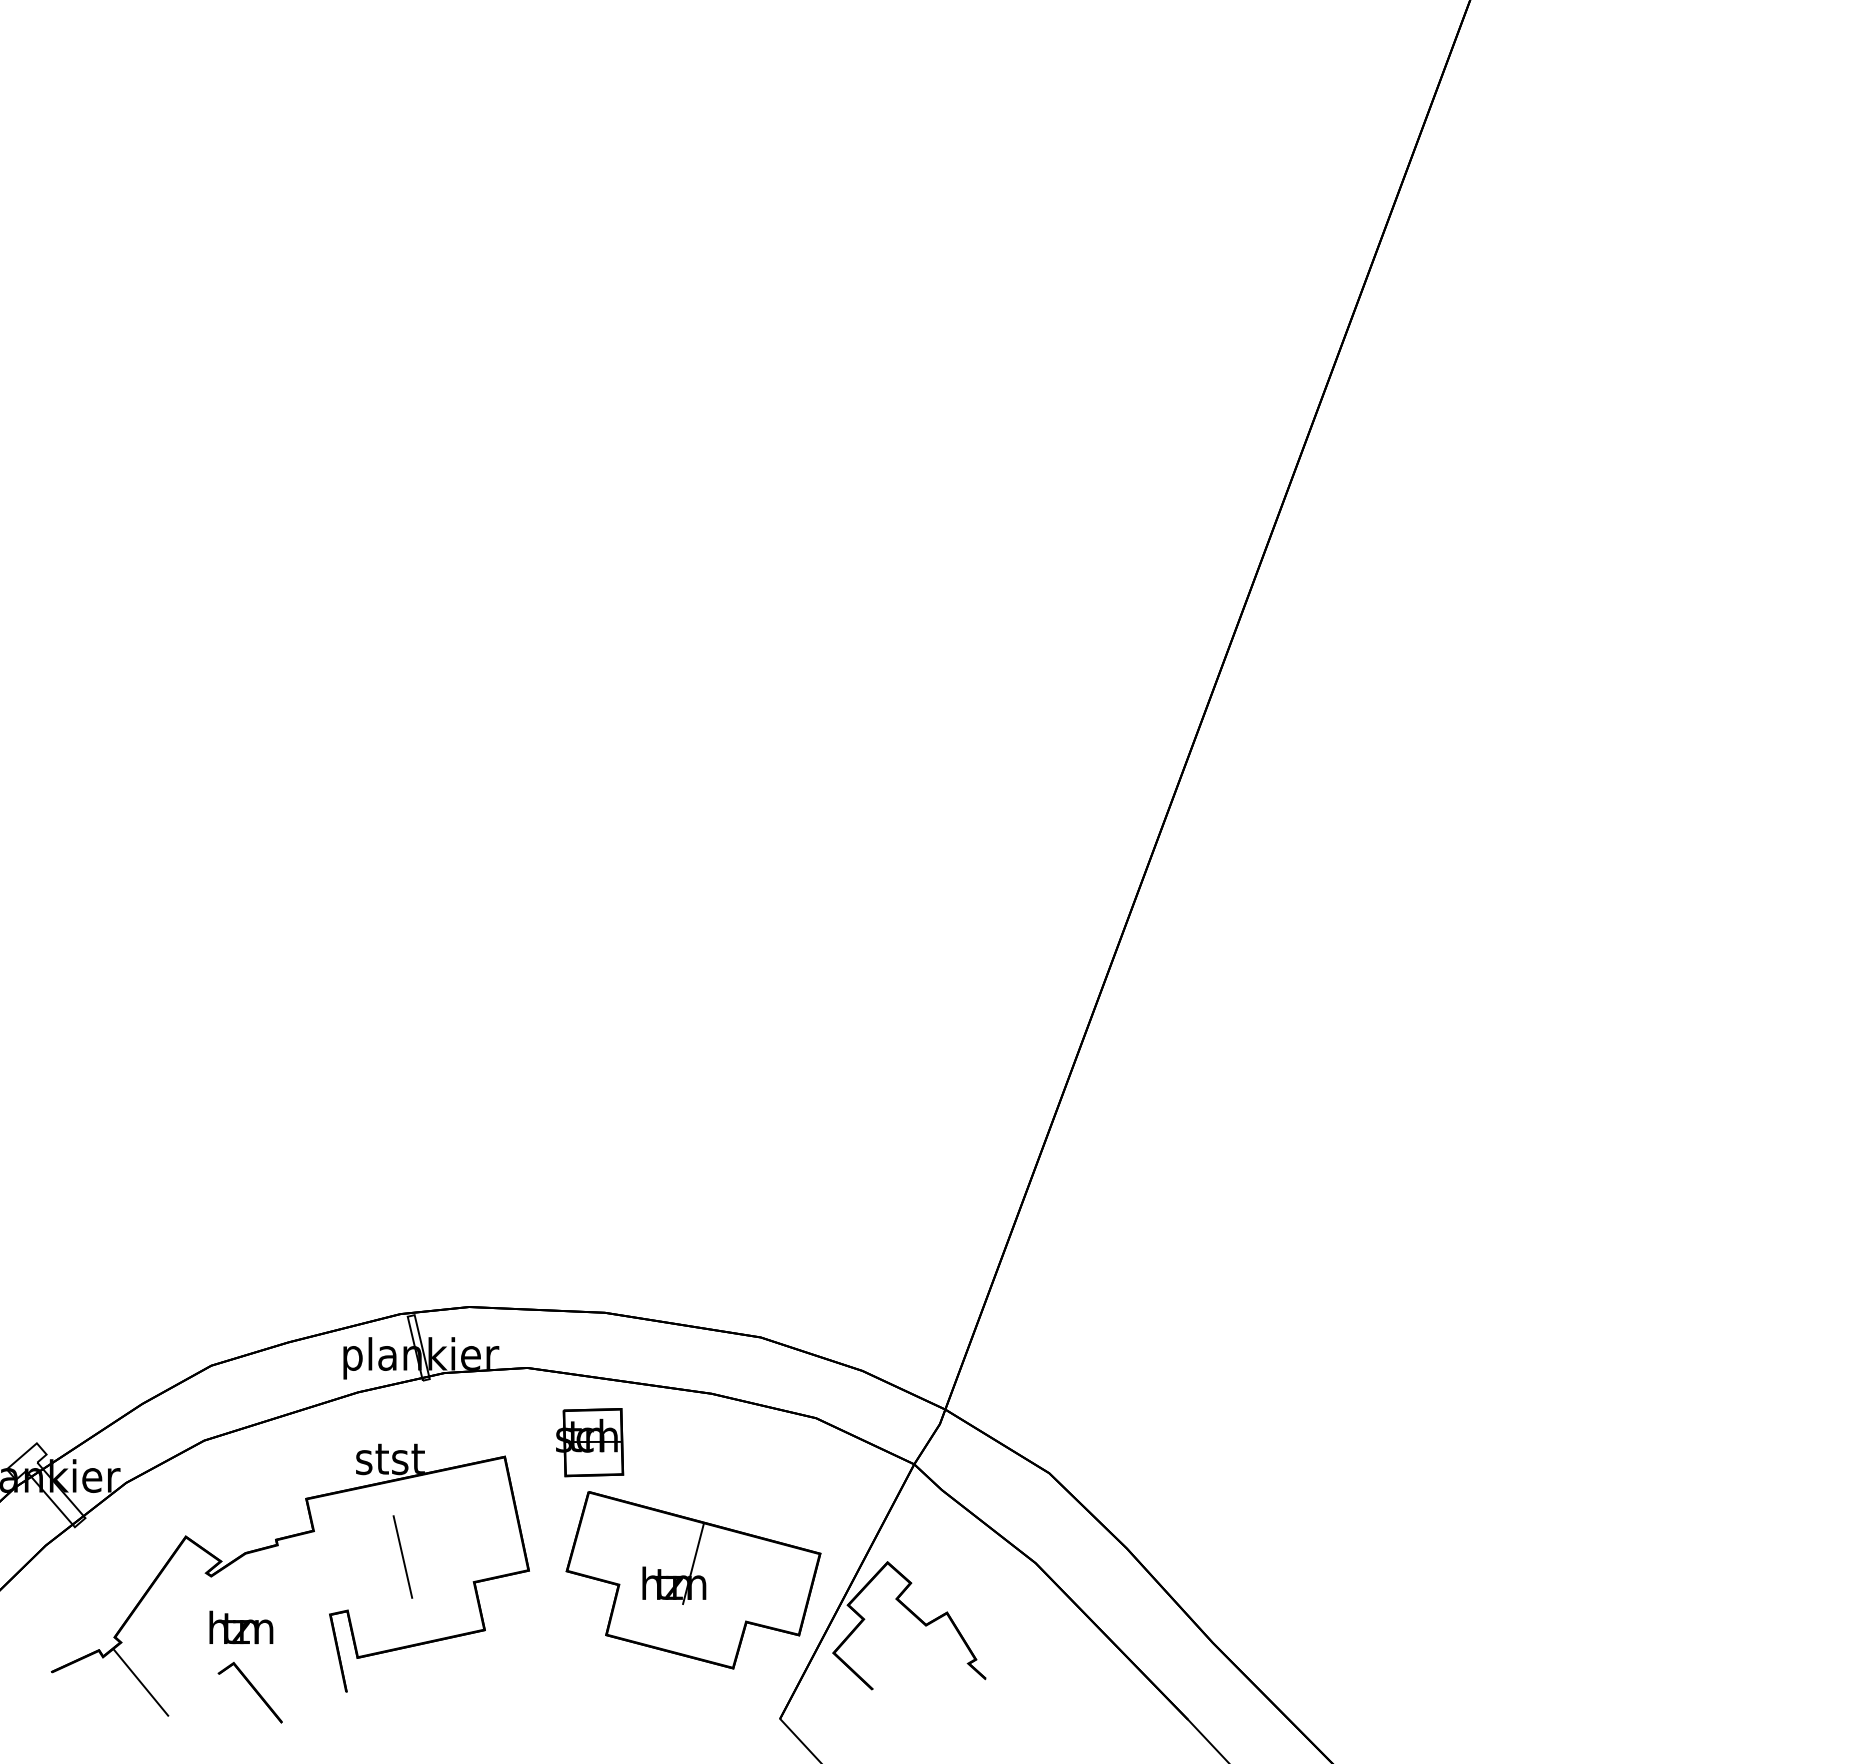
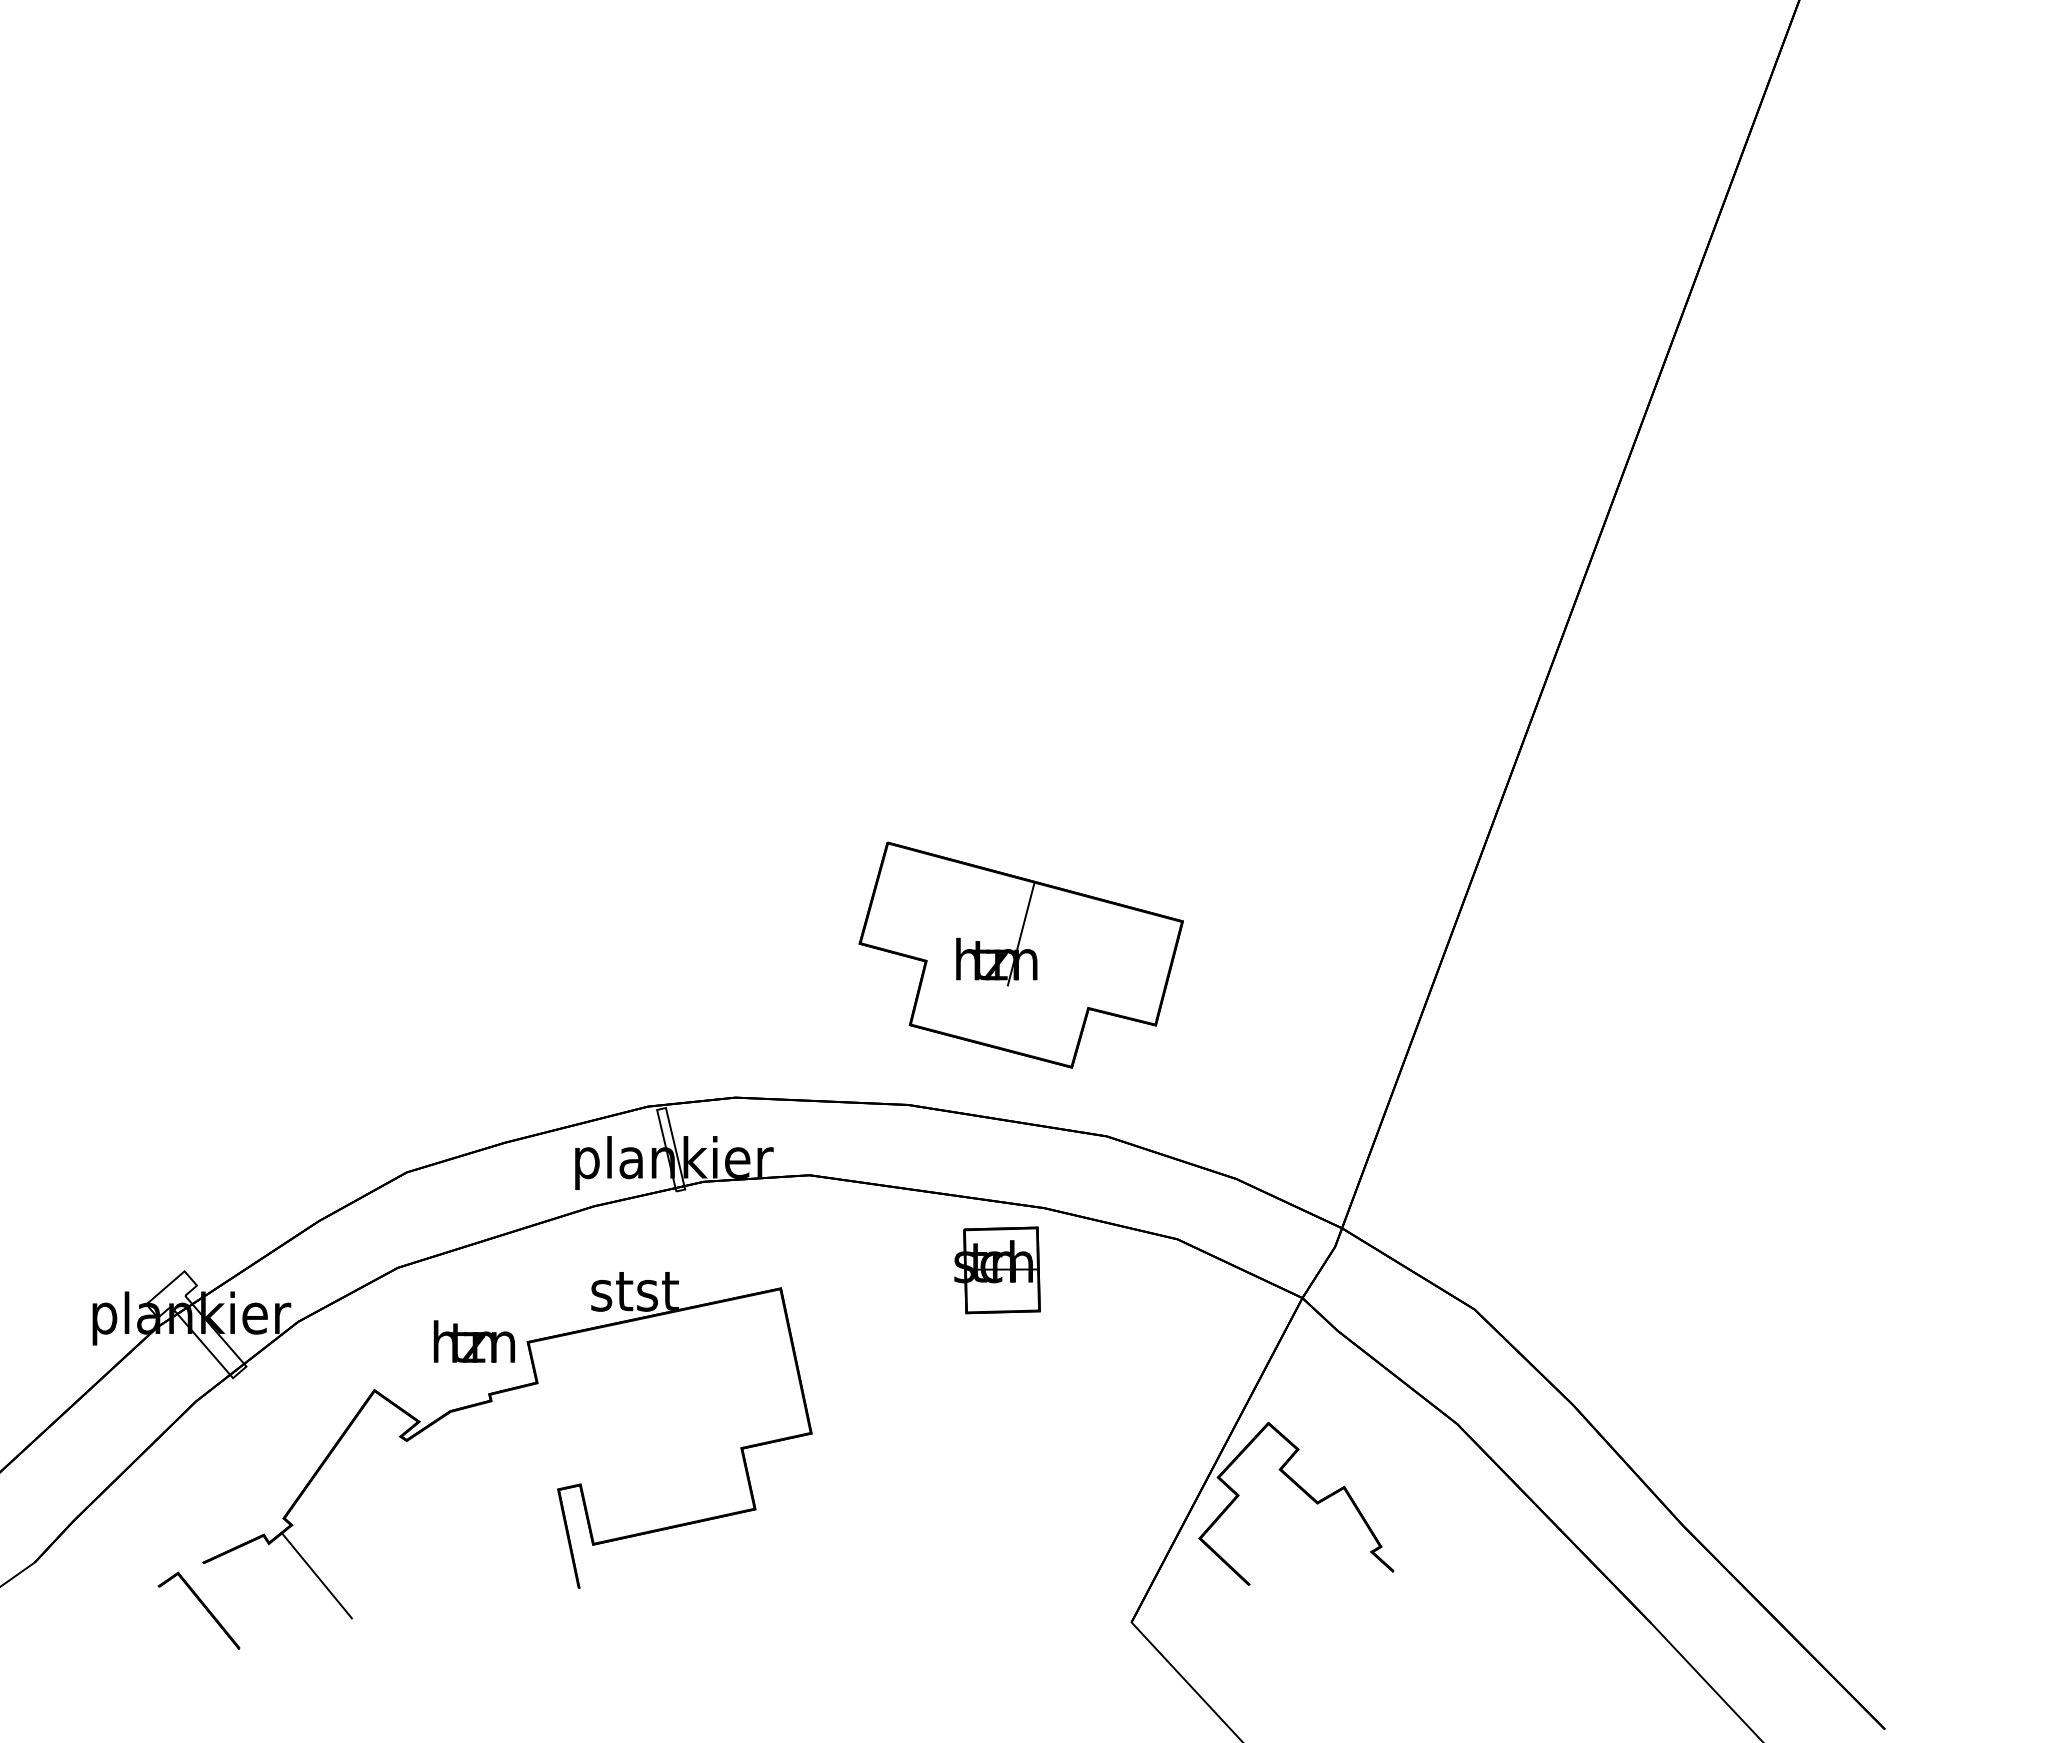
part: (590, 1442) -> (998, 1270), moved
line: (402, 1556) -> (650, 1415), removed
part: (693, 1580) -> (1021, 955), moved
text: (241, 1627) -> (474, 1341), moved
part: (249, 1692) -> (198, 1610), moved

